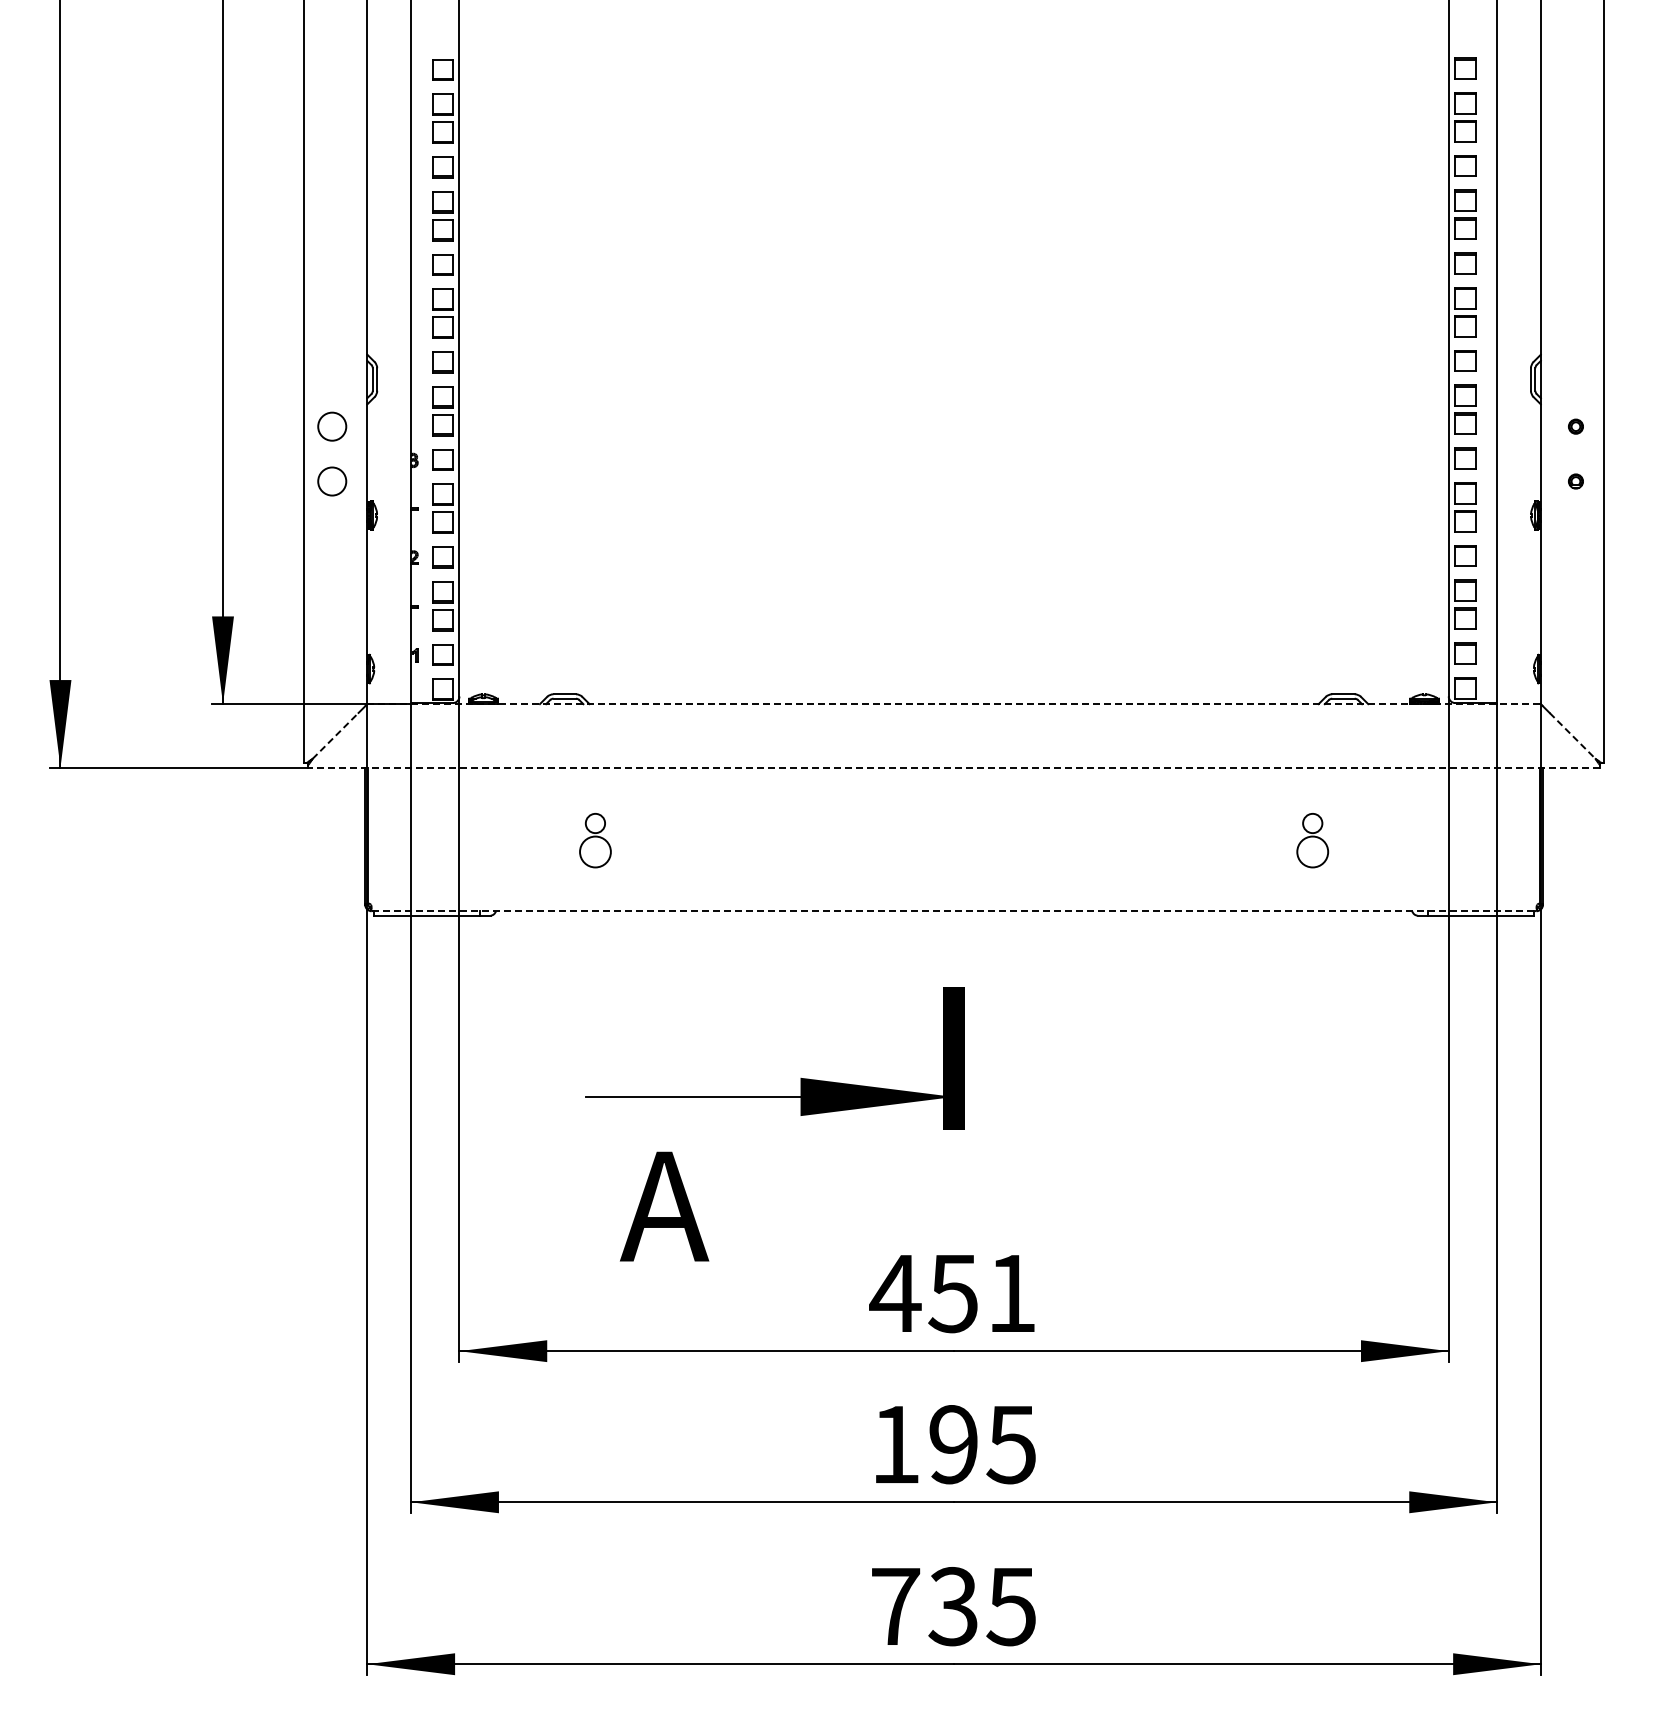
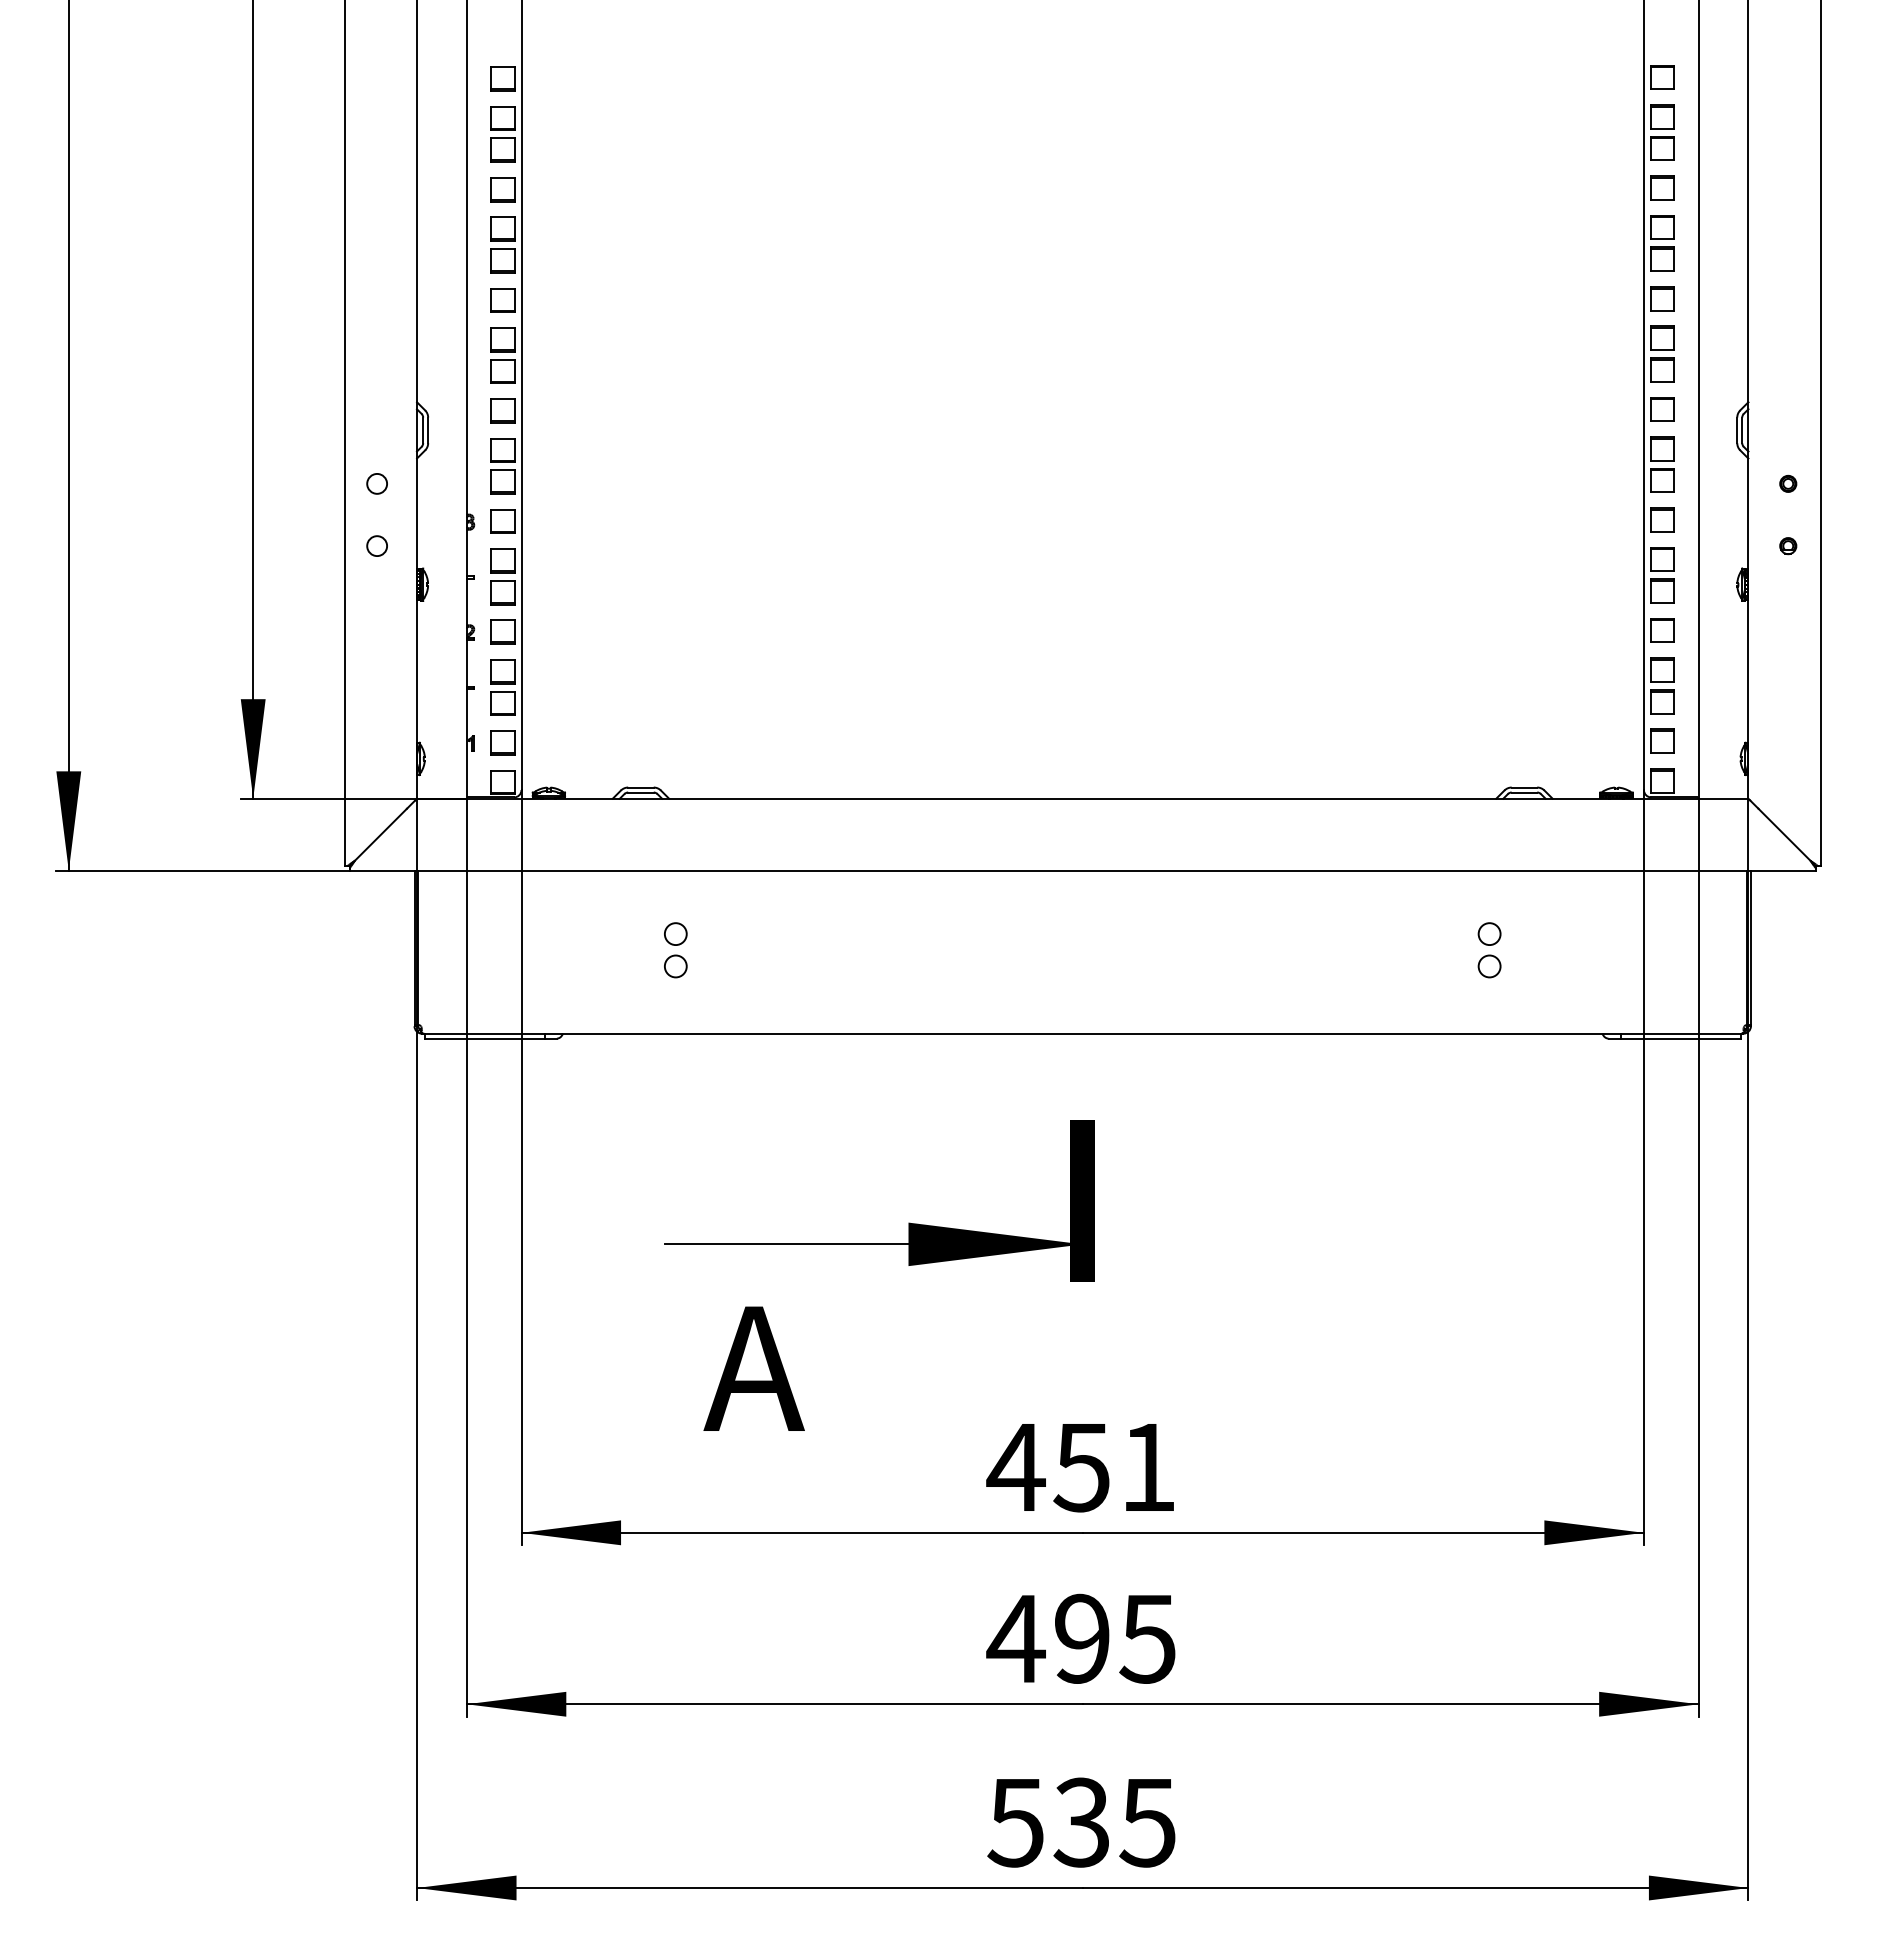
circle: (332, 426) -> (377, 483), size x0.62
circle: (332, 481) -> (377, 546), size x0.62
line: (954, 704) -> (1083, 799), dashed -> solid
line: (335, 735) -> (380, 834), dashed -> solid
line: (1572, 735) -> (1784, 834), dashed -> solid
line: (954, 767) -> (1083, 870), dashed -> solid
circle: (595, 851) -> (675, 965), size x0.62
circle: (1312, 851) -> (1489, 965), size x0.62
line: (954, 911) -> (1083, 1033), dashed -> solid
text: (895, 1444) -> (1016, 1638), 195 -> 495
text: (895, 1607) -> (1016, 1823), 735 -> 535

